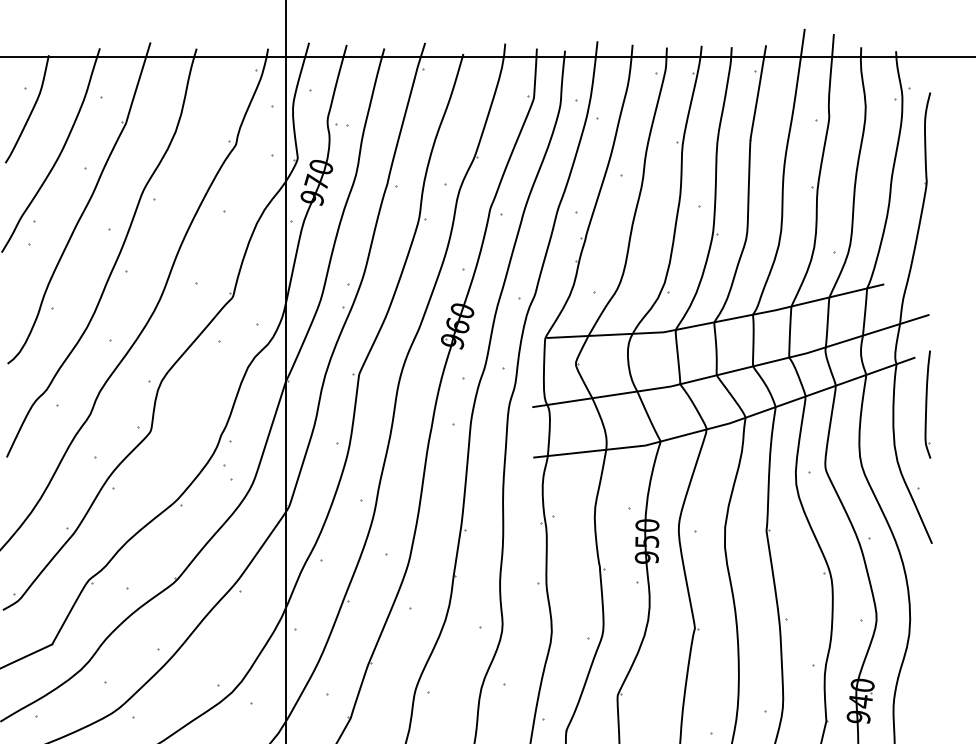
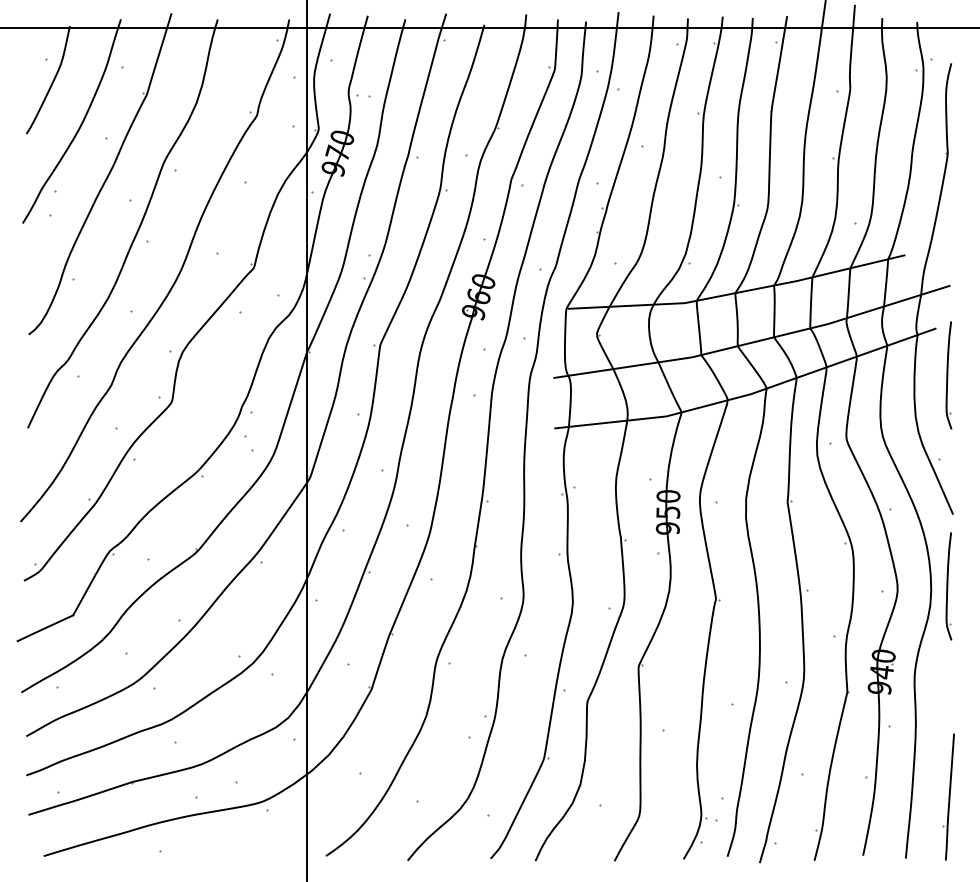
part: (927, 615) -> (948, 586), added

